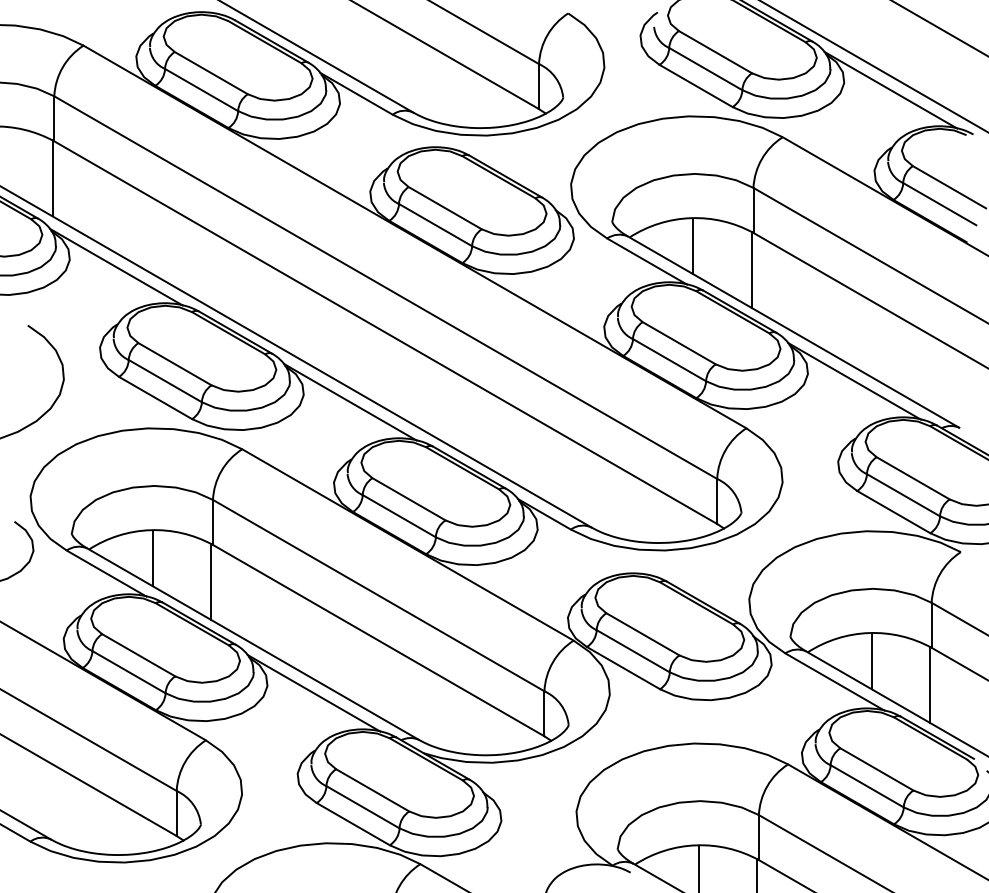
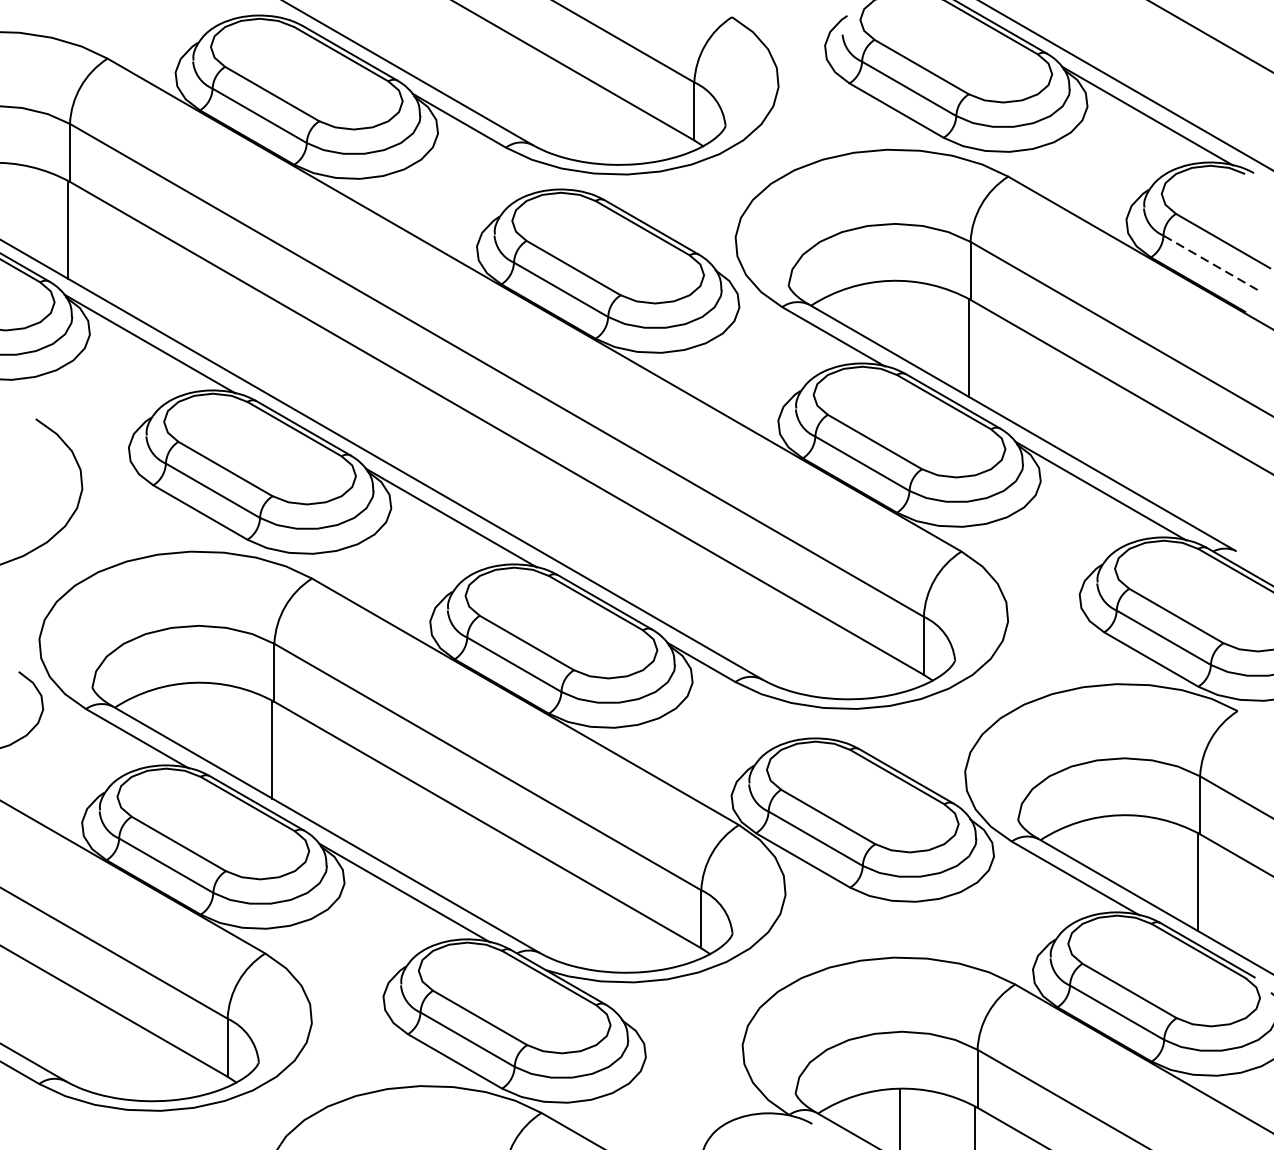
line: (939, 203) -> (1210, 261), solid -> dashed
line: (693, 246) -> (893, 317), removed
line: (152, 558) -> (196, 719), removed
line: (871, 661) -> (1122, 851), removed

